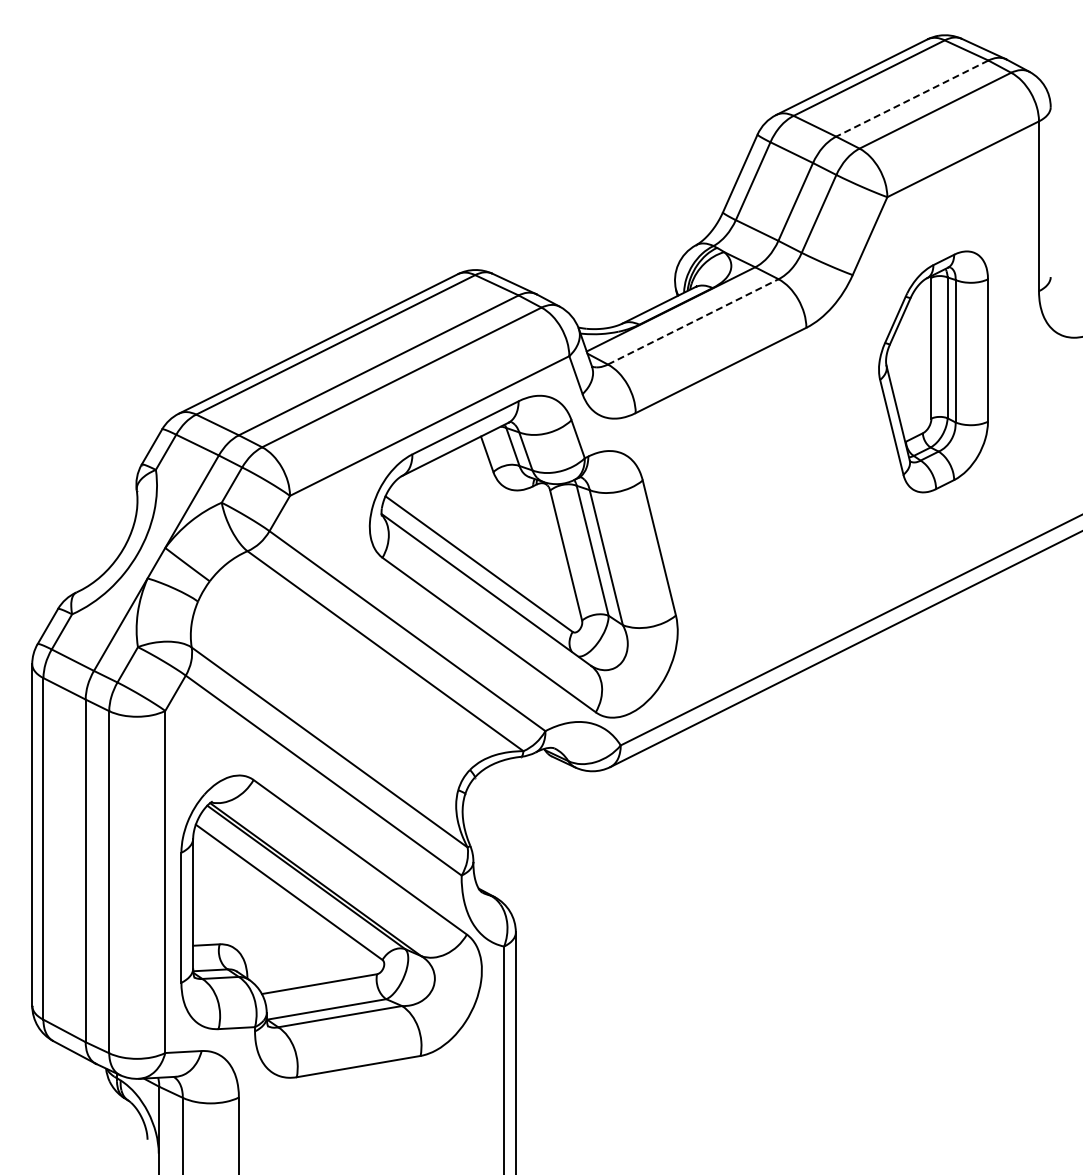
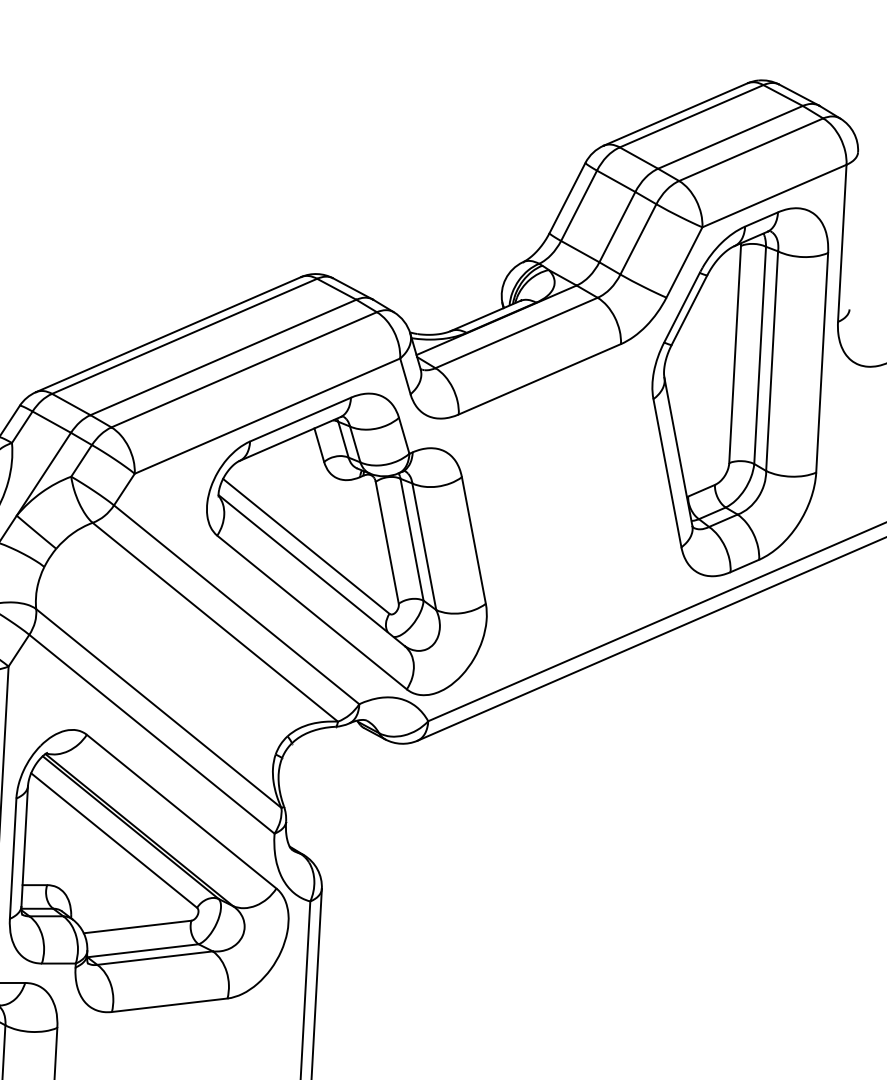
line: (911, 98) -> (729, 137), dashed -> solid
line: (693, 321) -> (516, 332), dashed -> solid
part: (933, 371) -> (736, 390), size x1.67

